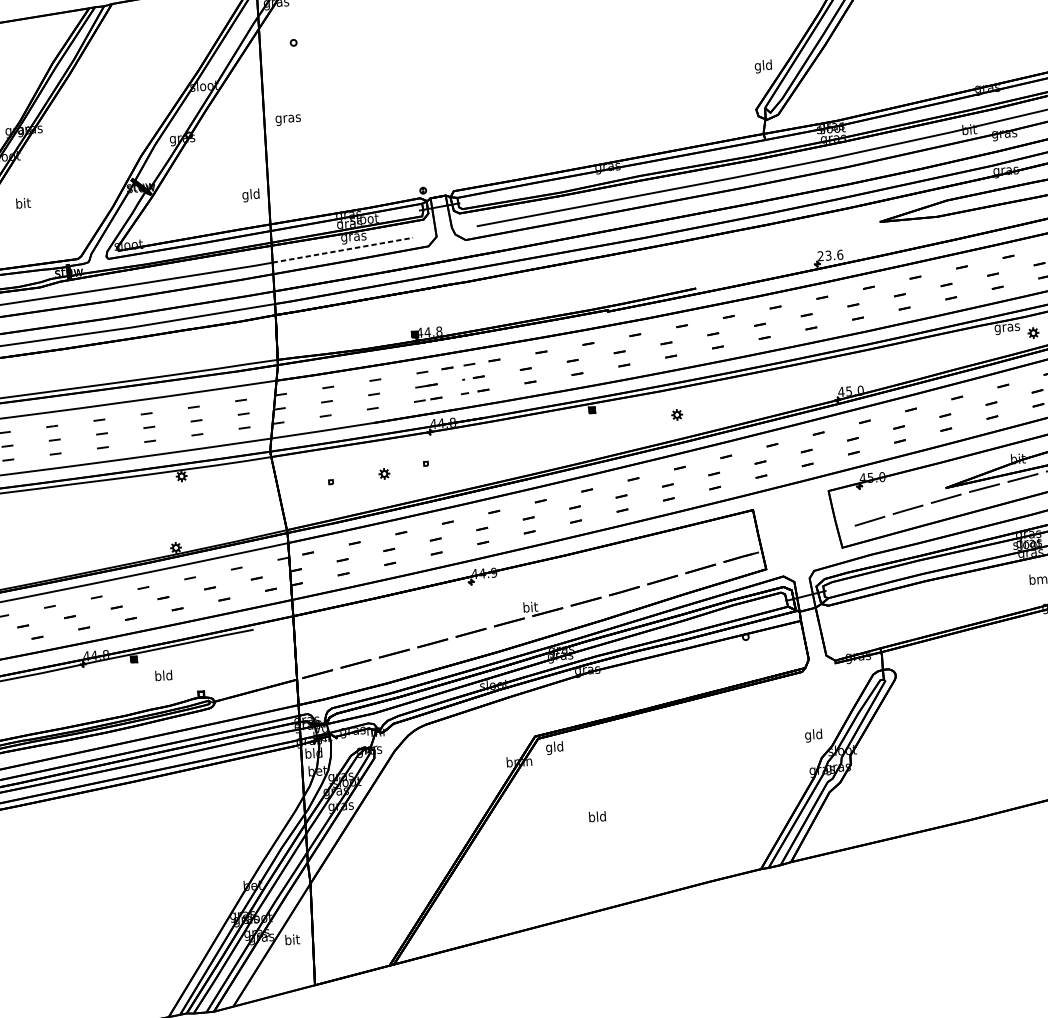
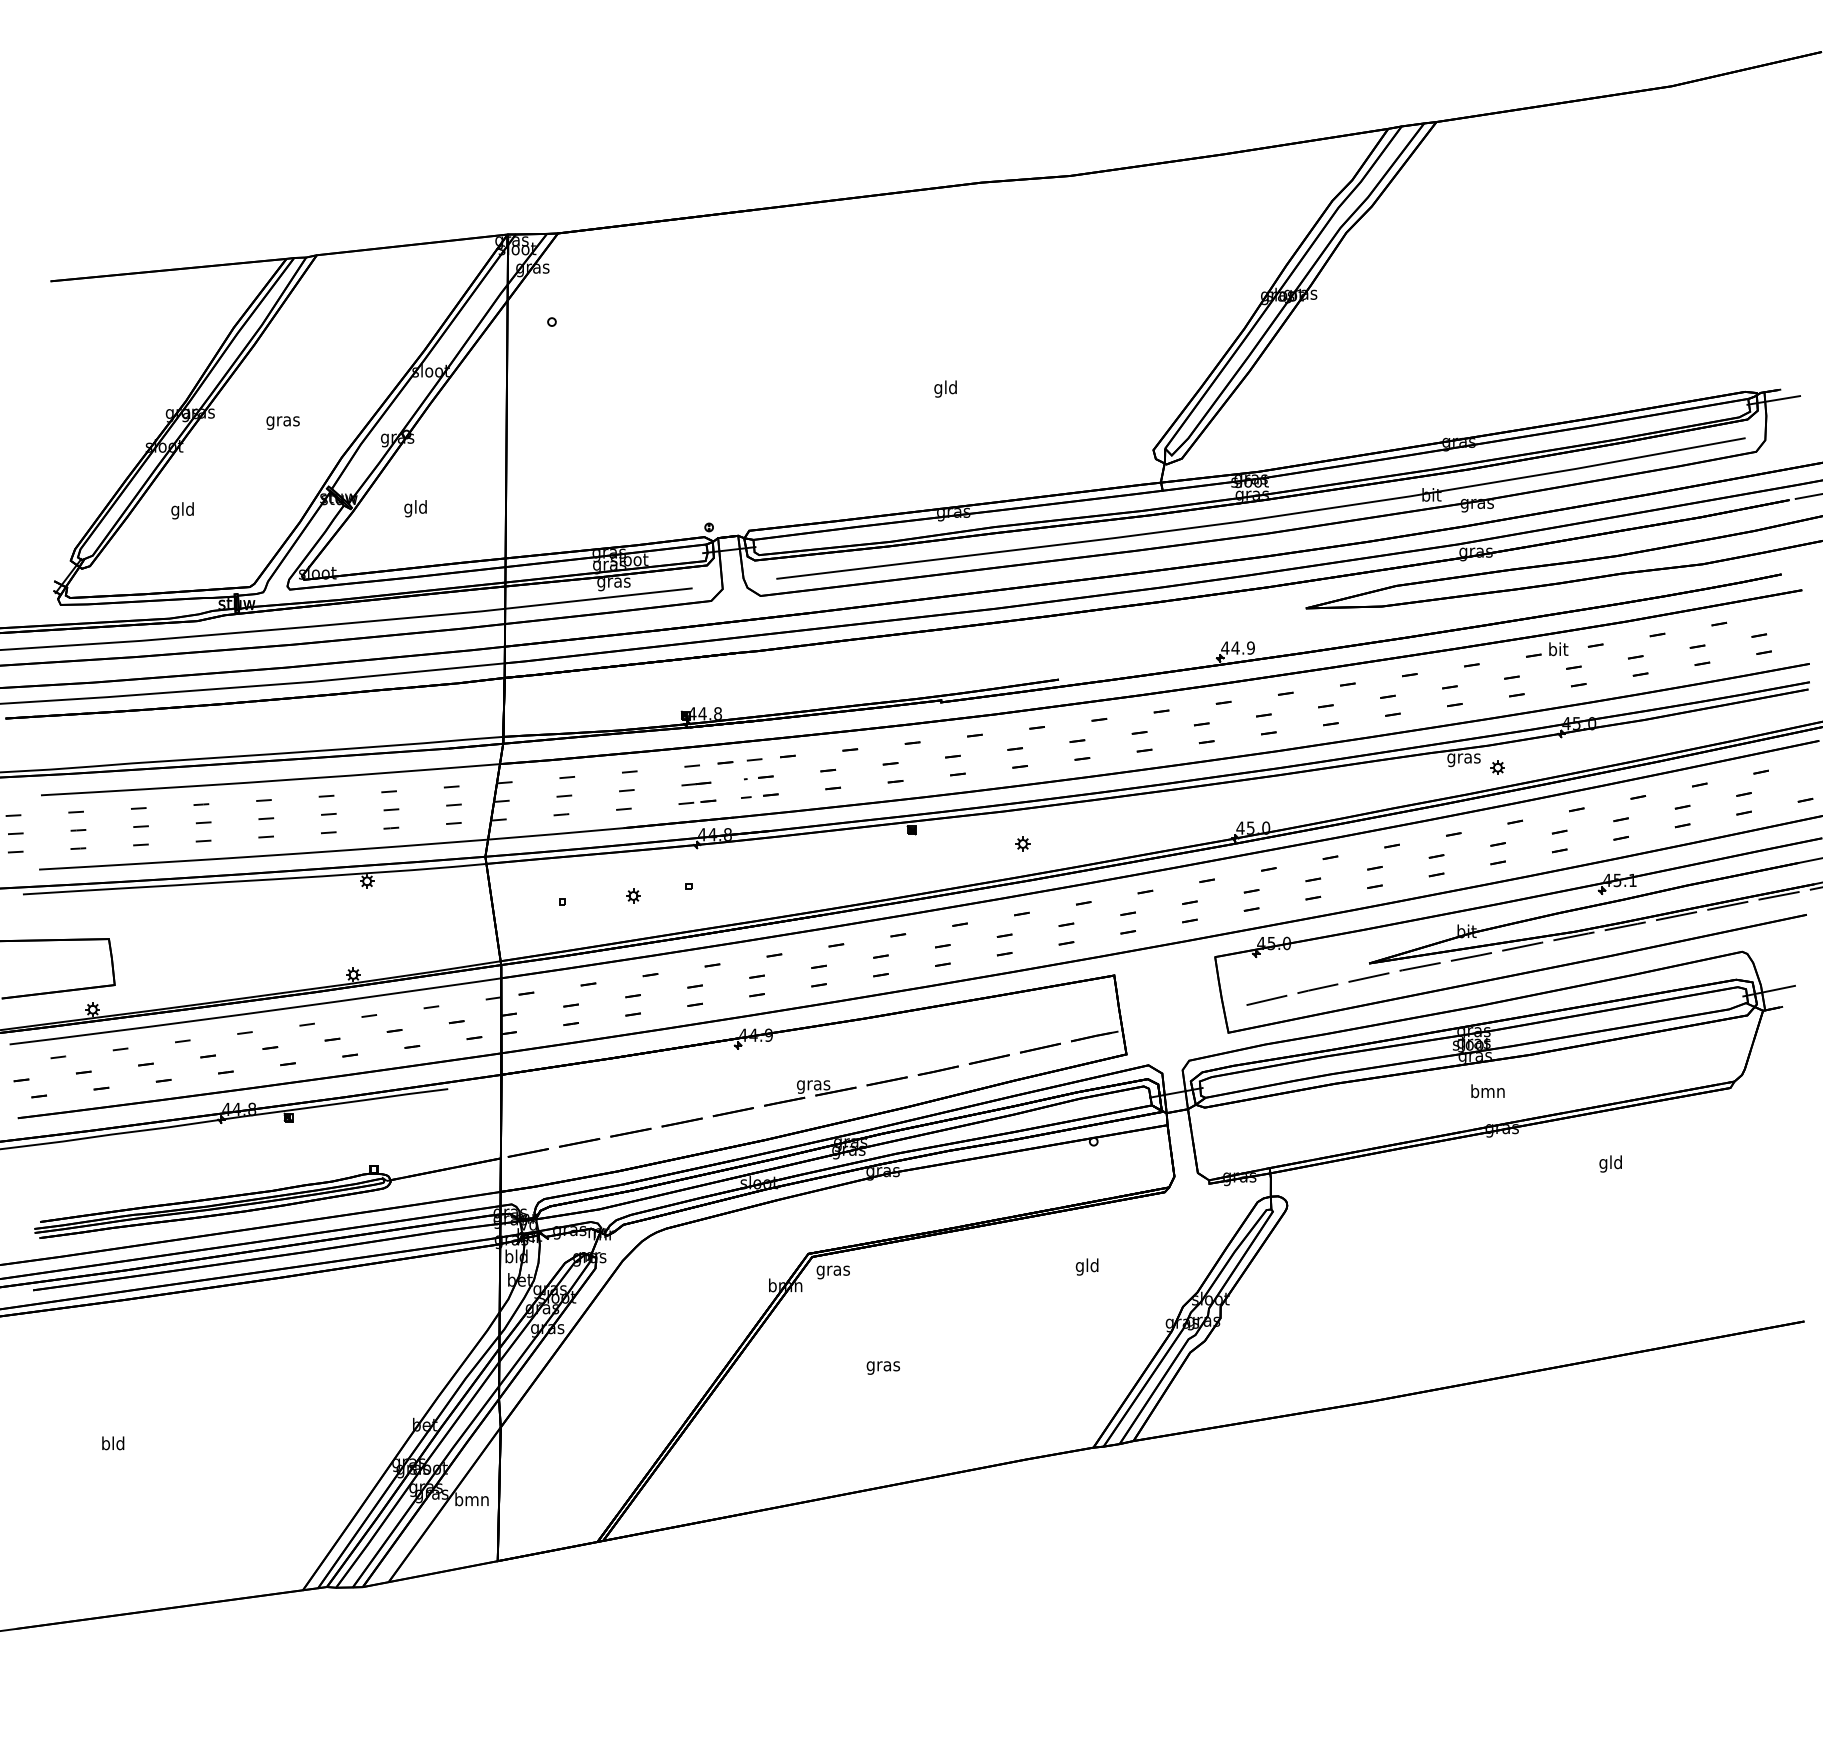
text: (763, 66) -> (945, 388), moved
text: (287, 119) -> (282, 422), moved
text: (250, 195) -> (415, 508), moved
text: (23, 204) -> (182, 510), bit -> gld
line: (342, 250) -> (598, 598), dashed -> solid
text: (830, 255) -> (1238, 647), 23.6 -> 44.9
text: (530, 607) -> (813, 1084), bit -> gras
text: (163, 675) -> (113, 1443), moved
text: (813, 735) -> (1086, 1266), moved
text: (554, 747) -> (832, 1270), gld -> gras
text: (597, 817) -> (883, 1365), bld -> gras
text: (291, 939) -> (471, 1499), bit -> bmn

